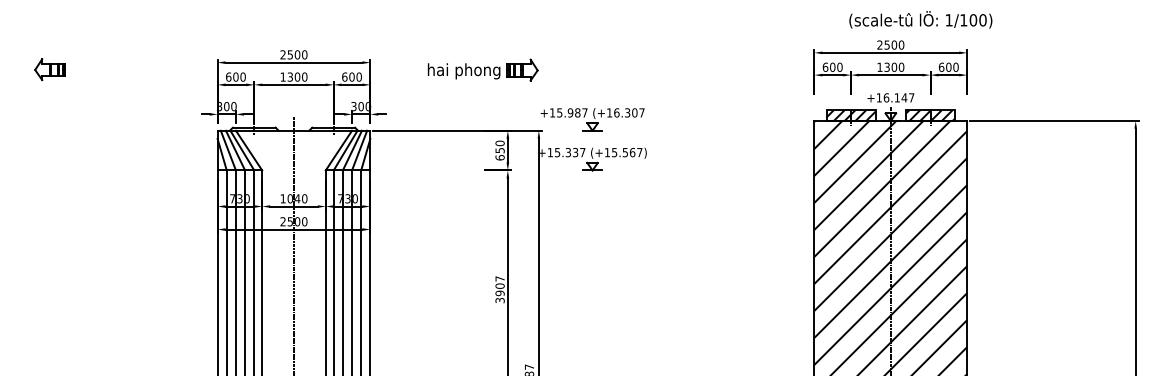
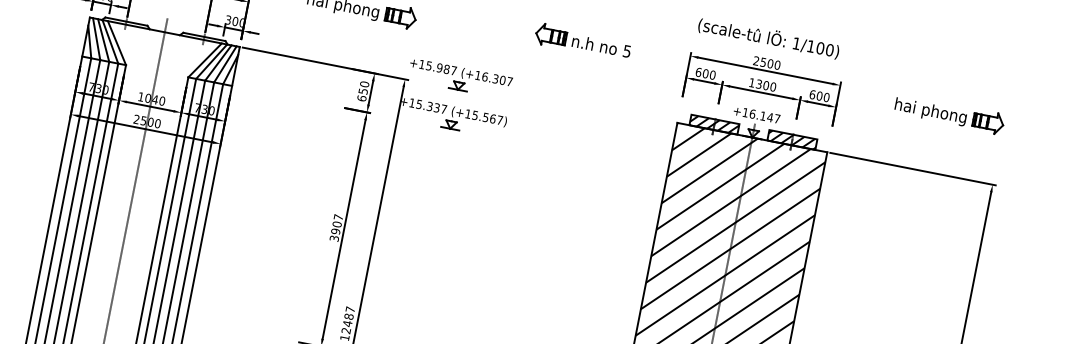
text: (920, 19) -> (768, 37), moved
part: (705, 59) -> (582, 41), added
part: (1079, 59) -> (949, 113), added

